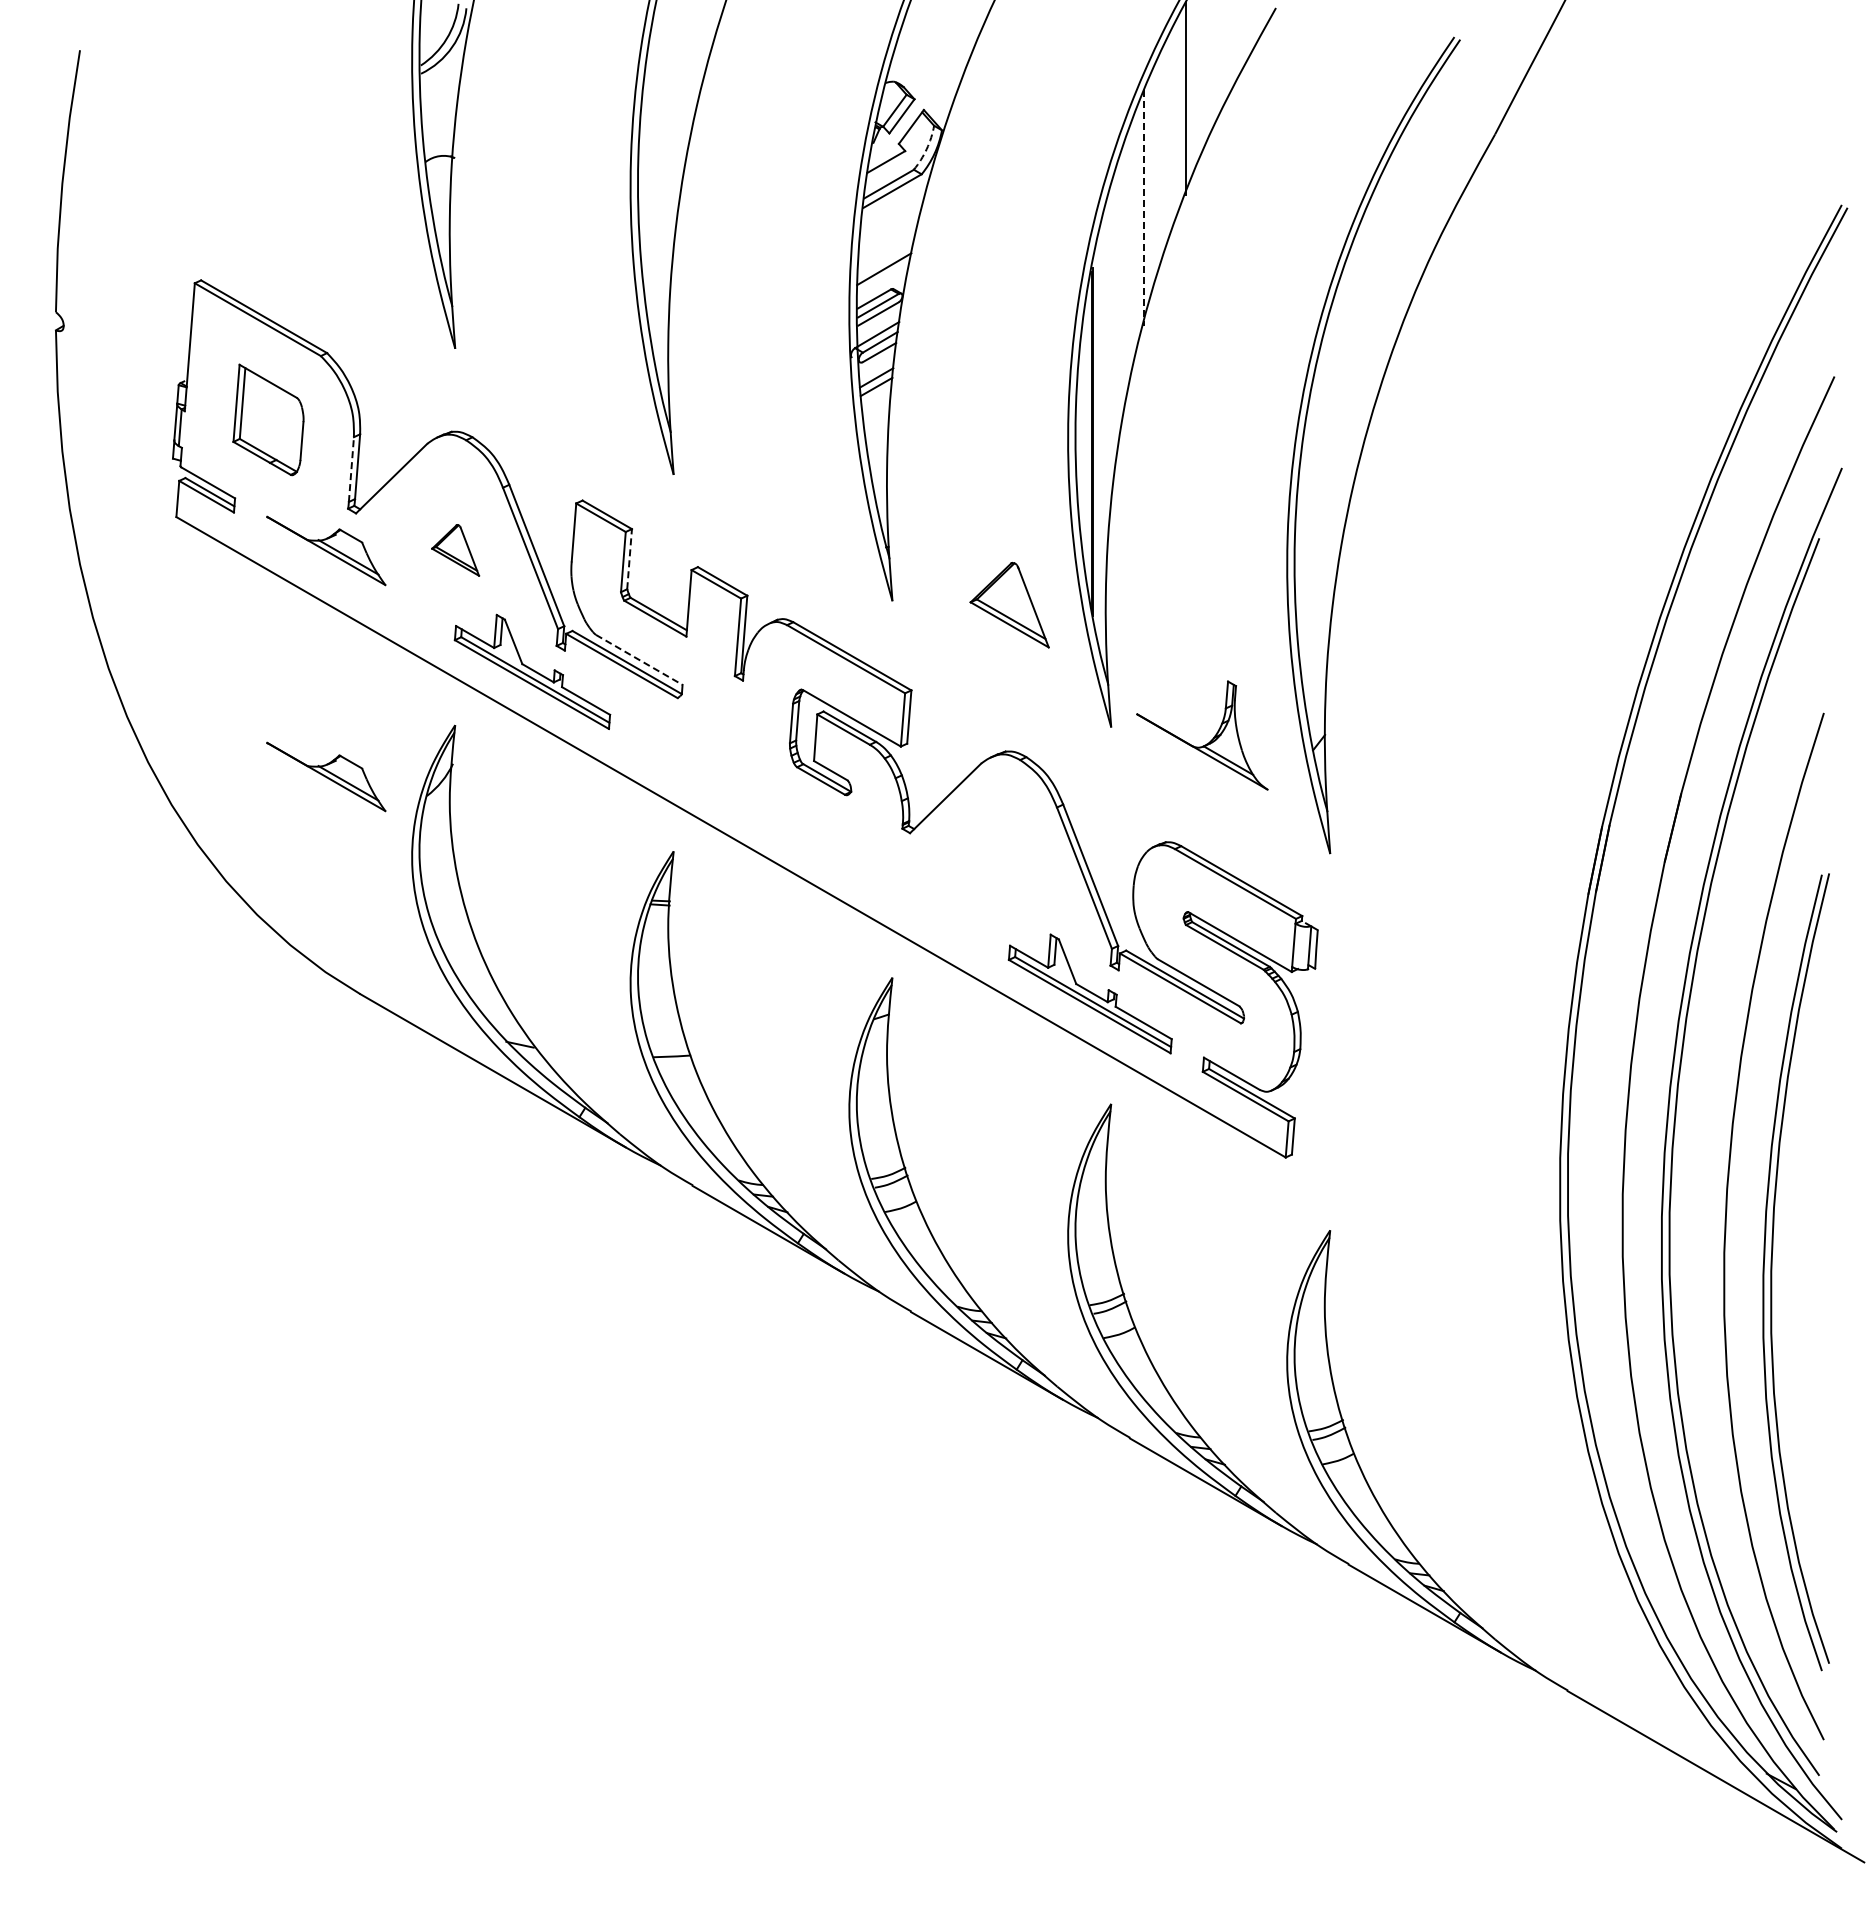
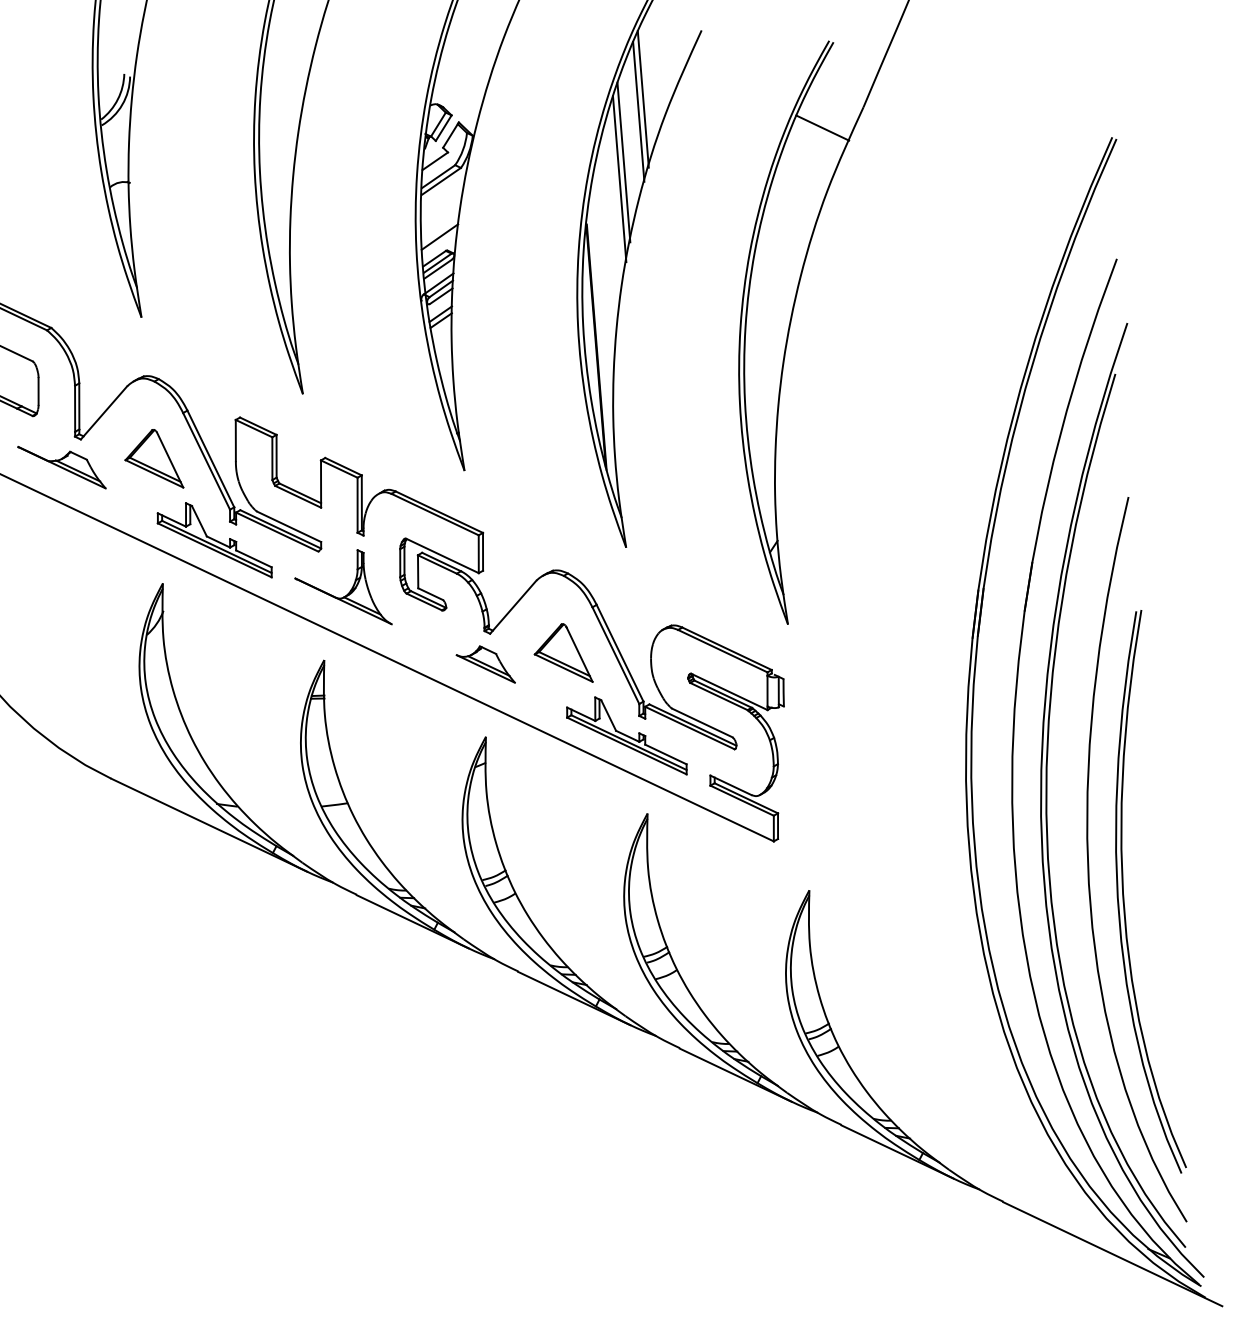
line: (1178, 115) -> (638, 111), added
arc: (926, 149) -> (462, 150), dashed -> solid
line: (1435, 158) -> (822, 127), added
line: (1151, 185) -> (623, 162), added
line: (1143, 208) -> (619, 179), dashed -> solid
line: (351, 469) -> (75, 408), dashed -> solid
part: (455, 550) -> (153, 460), size x1.67
line: (629, 558) -> (276, 455), dashed -> solid
part: (1009, 605) -> (562, 654), moved
line: (639, 659) -> (289, 526), dashed -> solid
part: (1206, 743) -> (345, 595), moved
part: (326, 776) -> (74, 626), removed
part: (899, 876) -> (485, 664), added

